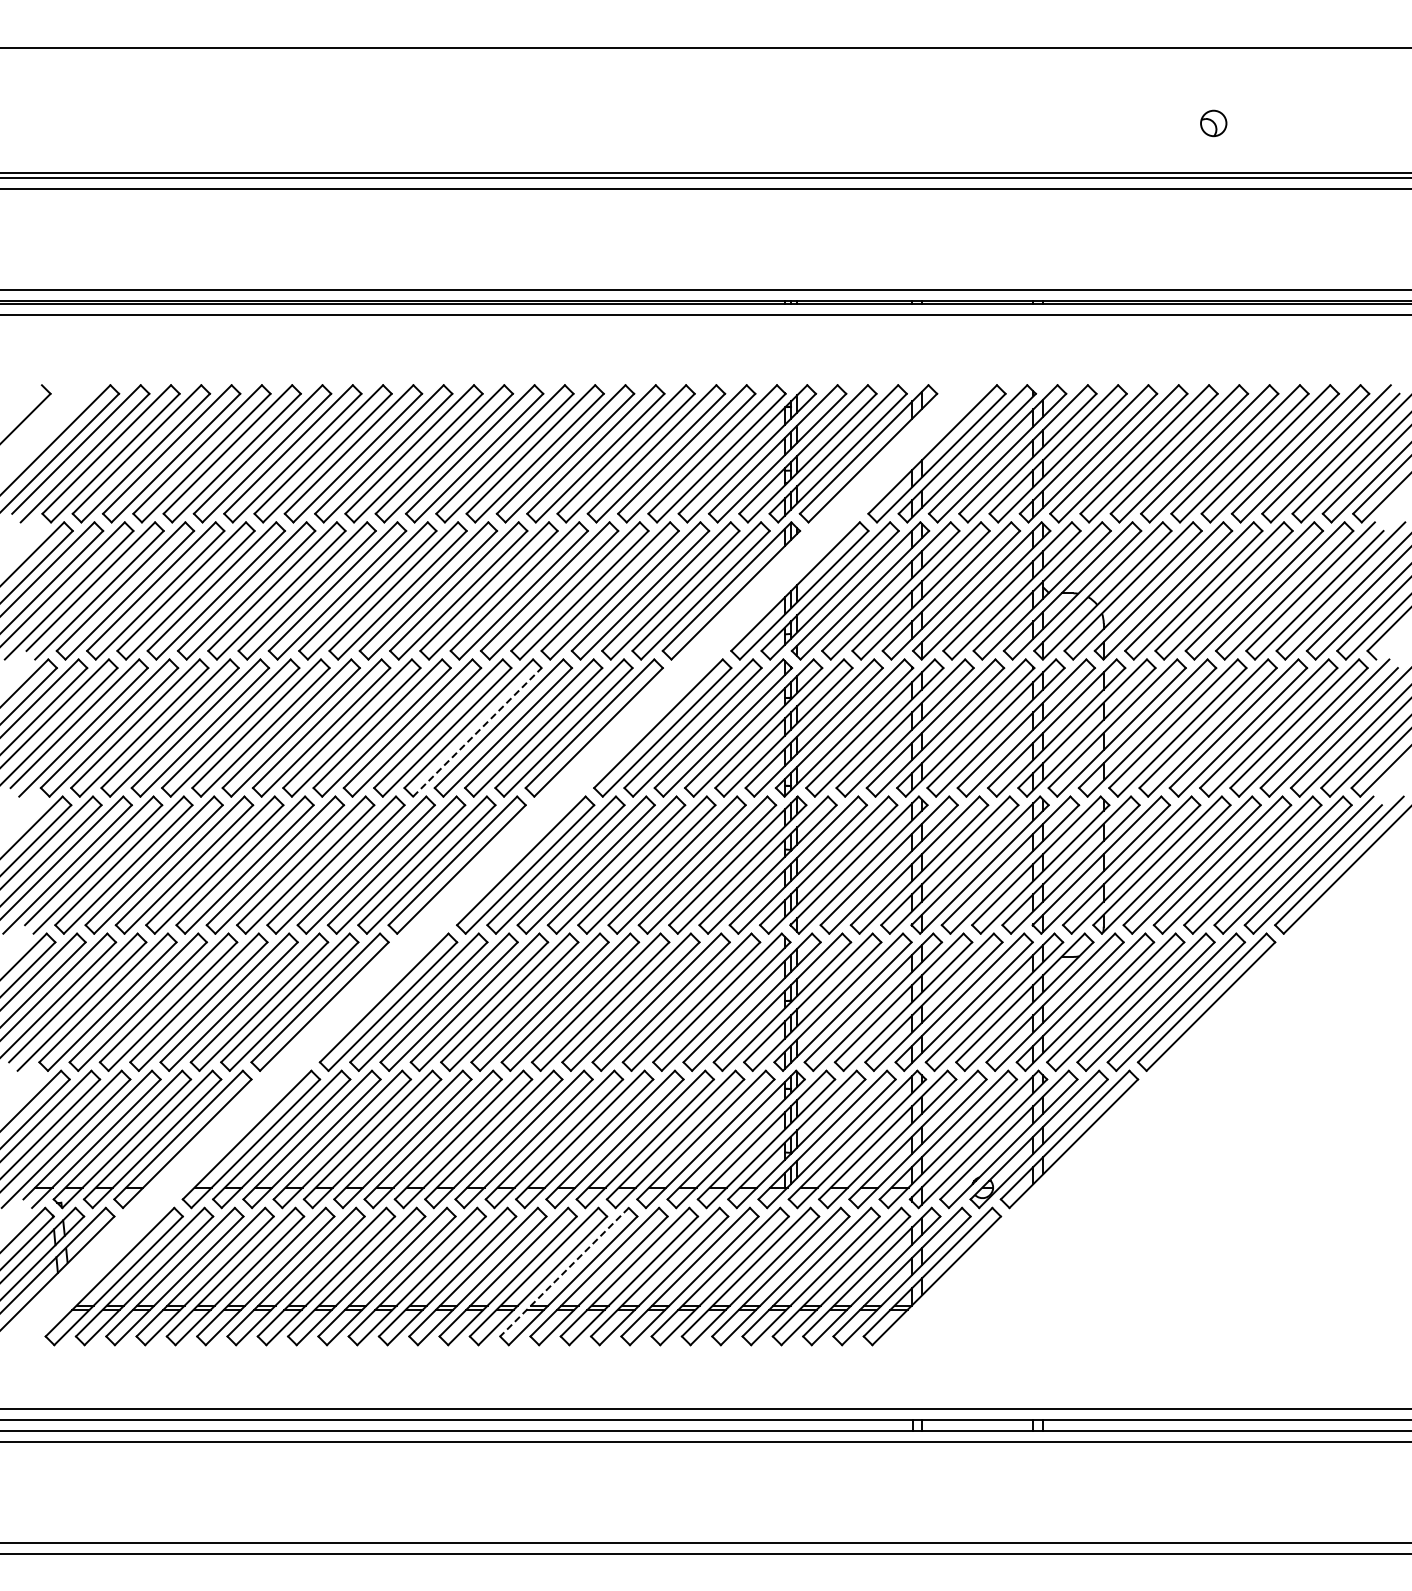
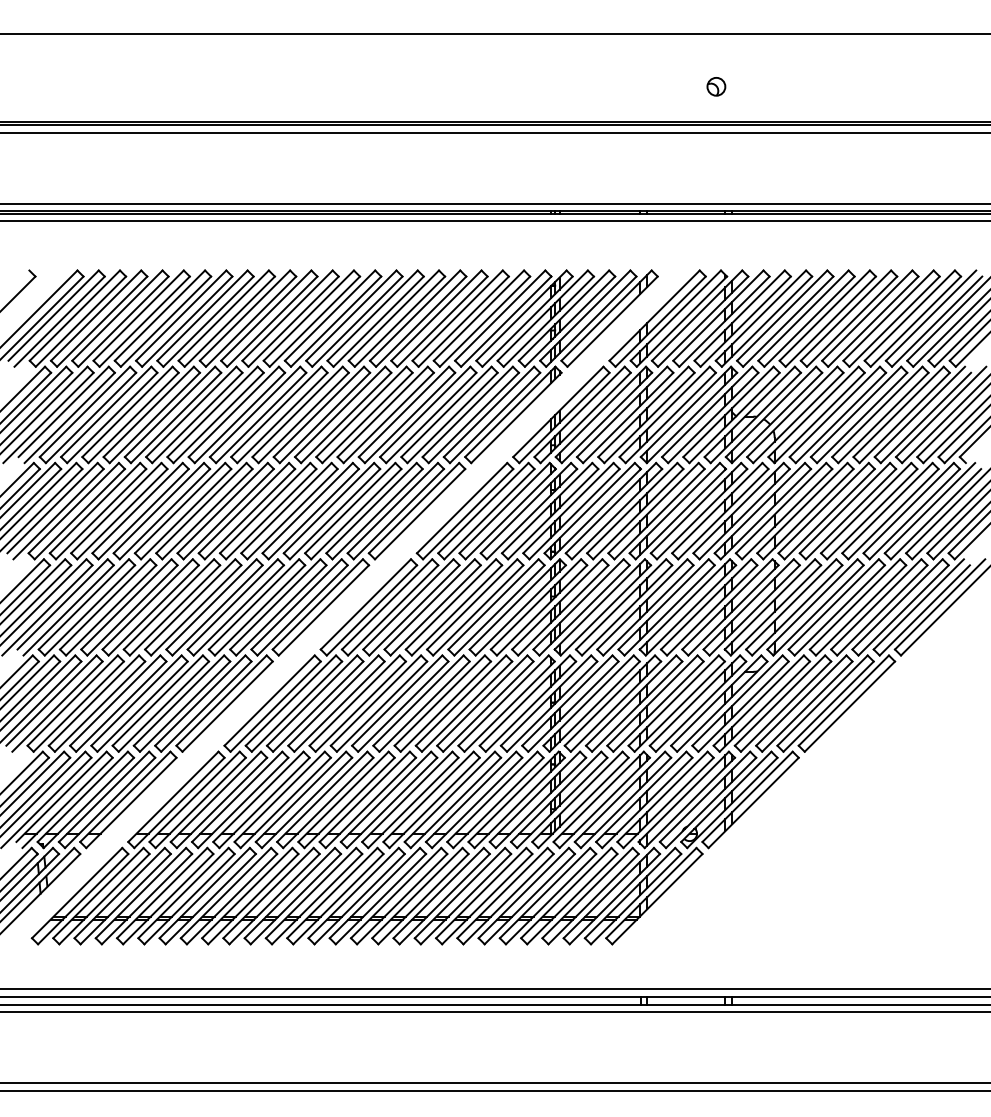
part: (1213, 123) -> (716, 86), moved
line: (477, 732) -> (335, 514), dashed -> solid
line: (564, 1272) -> (396, 893), dashed -> solid

